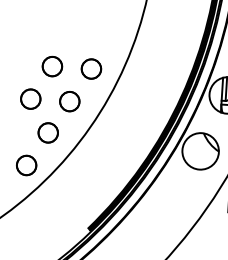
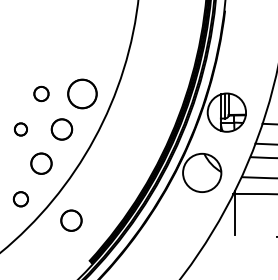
part: (52, 66) -> (41, 93), size x0.7
part: (91, 68) -> (82, 93), size x1.4
part: (30, 99) -> (20, 129), size x0.6
part: (26, 165) -> (20, 199), size x0.7
circle: (73, 188) -> (71, 220), added

